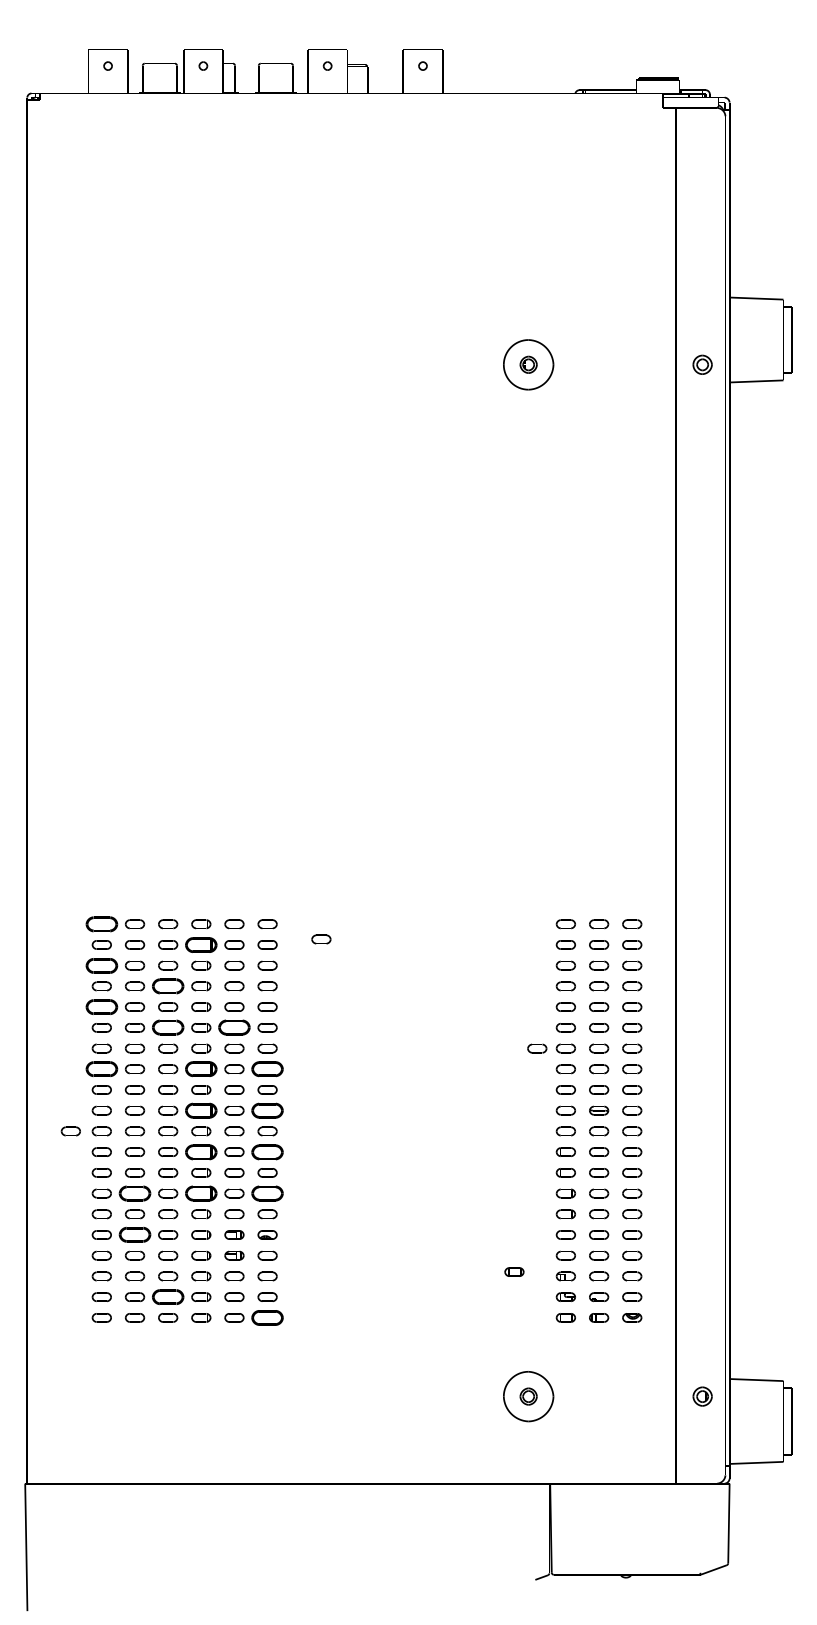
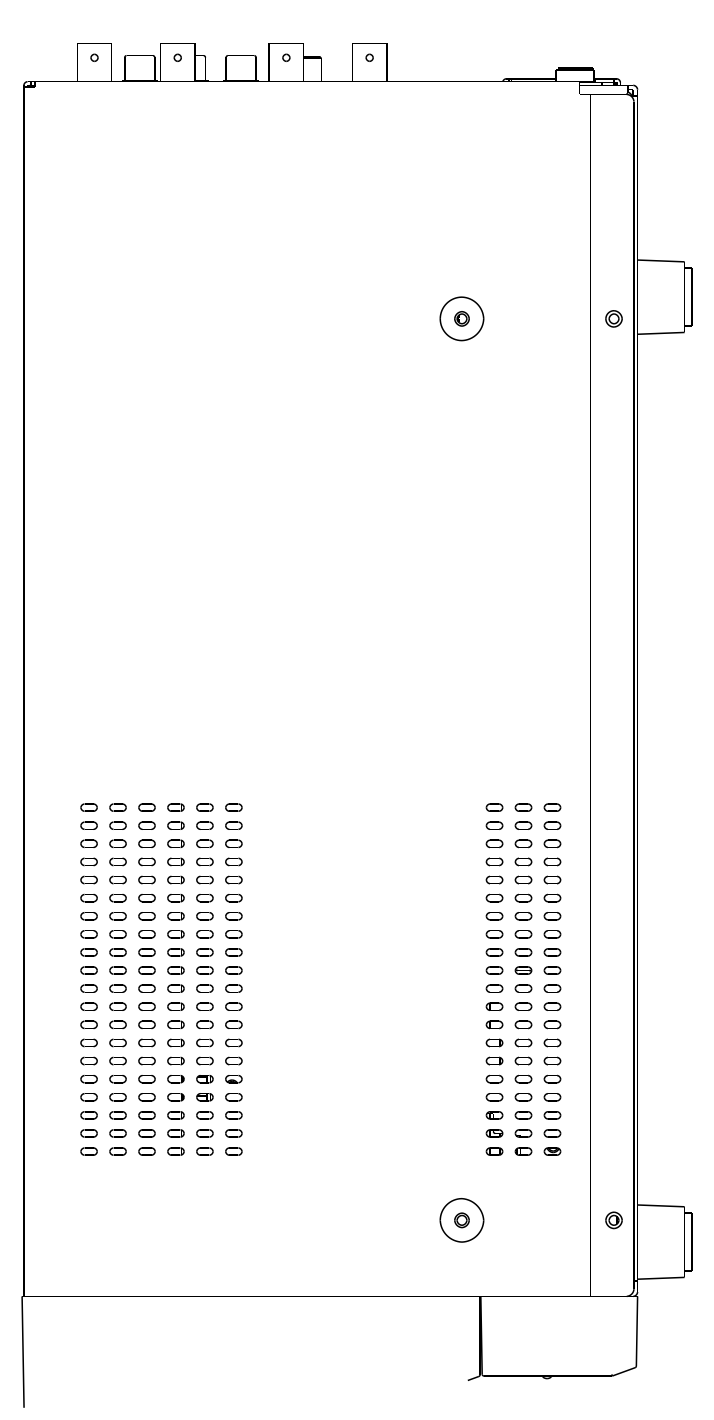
part: (101, 924) -> (88, 807), size x0.62
part: (320, 938) -> (280, 820), removed
part: (200, 944) -> (175, 825), size x0.62
part: (101, 965) -> (88, 843), size x0.62
part: (167, 985) -> (146, 861), size x0.62
part: (101, 1006) -> (88, 879), size x0.62
part: (167, 1028) -> (146, 898), size x0.62
part: (233, 1028) -> (204, 898), size x0.62
part: (537, 1048) -> (469, 916), removed
part: (101, 1069) -> (88, 934), size x0.62
part: (200, 1069) -> (175, 934), size x0.62
part: (267, 1069) -> (233, 934), size x0.62
part: (200, 1110) -> (175, 970), size x0.62
part: (267, 1110) -> (233, 970), size x0.62
part: (70, 1131) -> (61, 988), removed
part: (200, 1151) -> (175, 1006), size x0.62
part: (267, 1151) -> (233, 1006), size x0.62
part: (134, 1193) -> (117, 1042), size x0.62
part: (200, 1193) -> (175, 1042), size x0.62
part: (267, 1193) -> (233, 1042), size x0.62
part: (134, 1235) -> (117, 1079), size x0.62
part: (514, 1272) -> (449, 1111), removed
part: (167, 1297) -> (146, 1133), size x0.62
part: (267, 1317) -> (233, 1151), size x0.62

